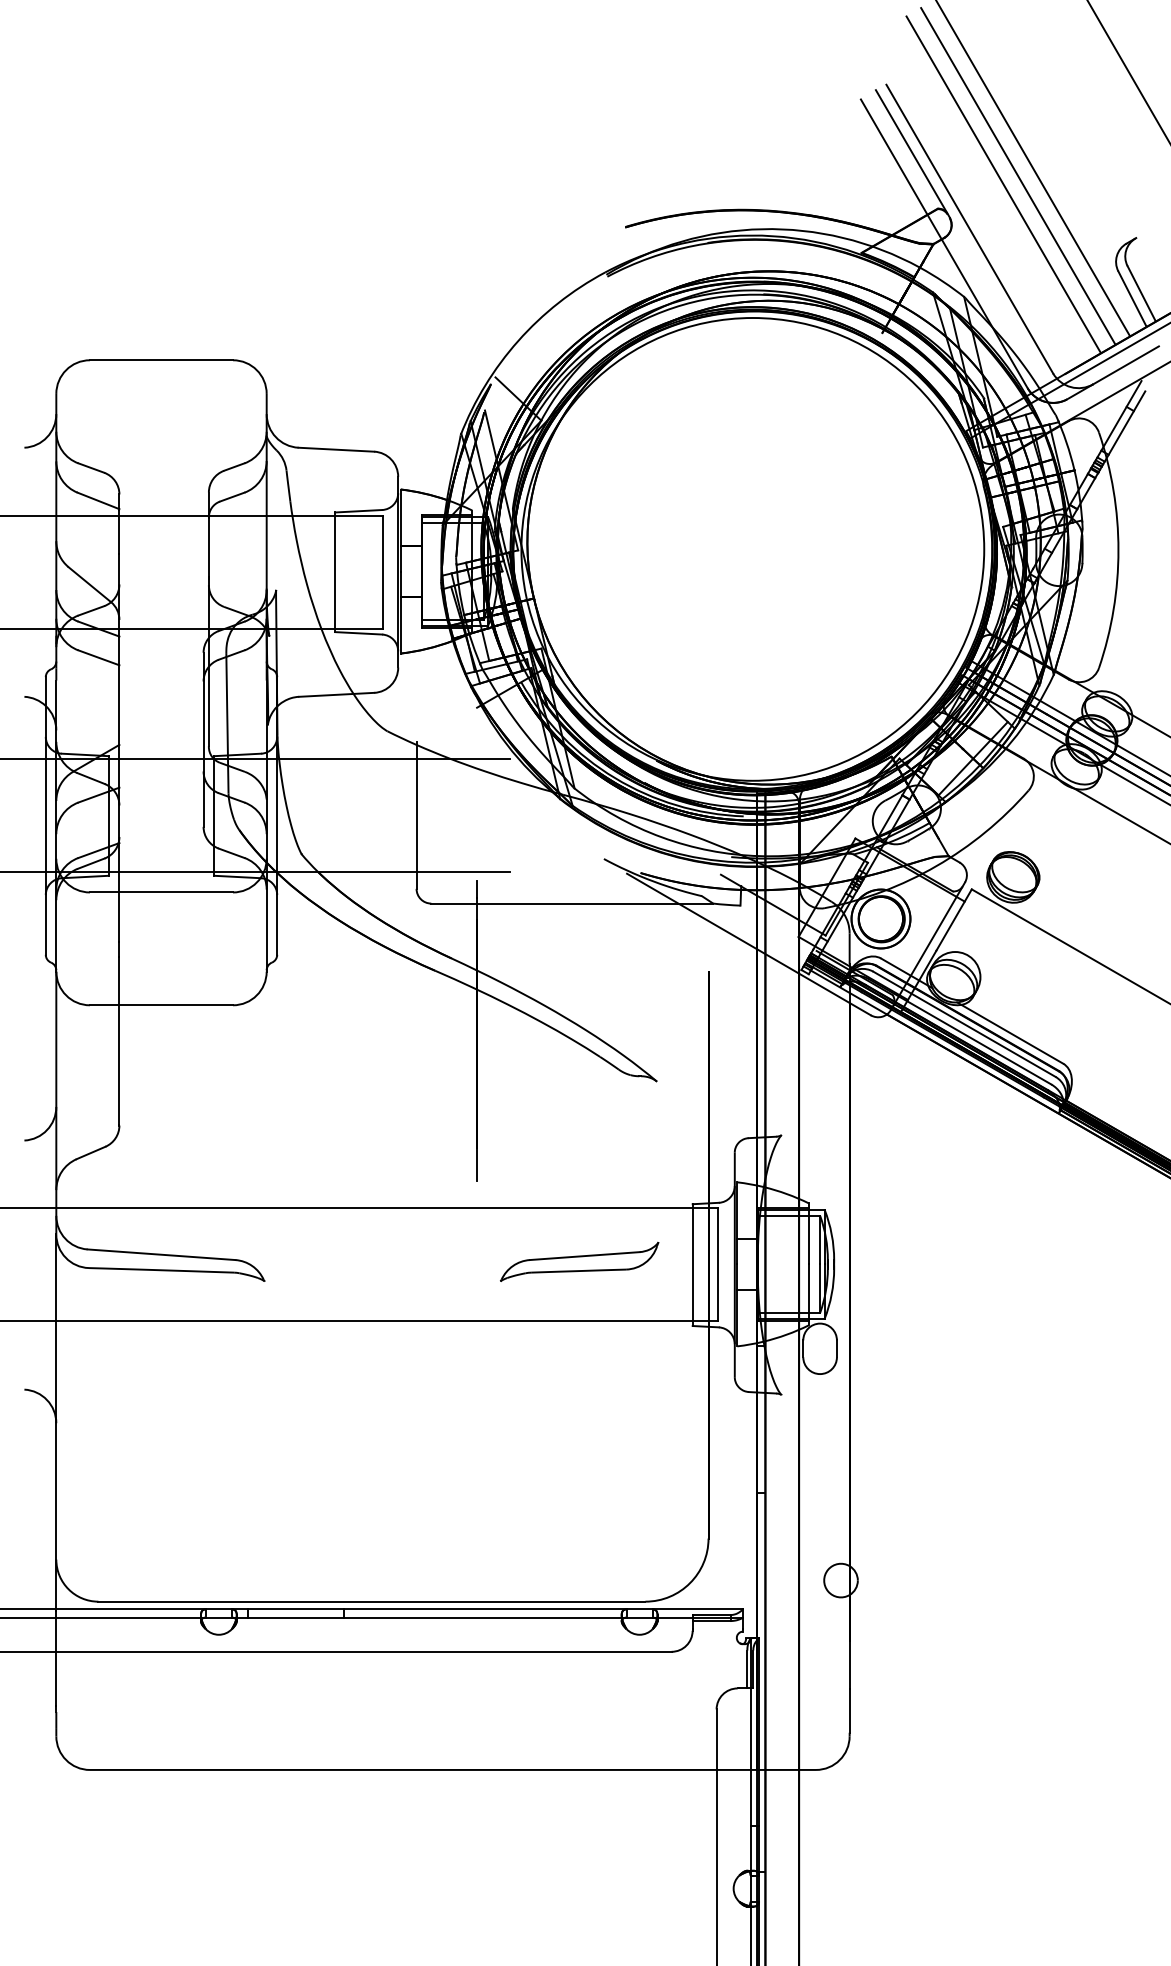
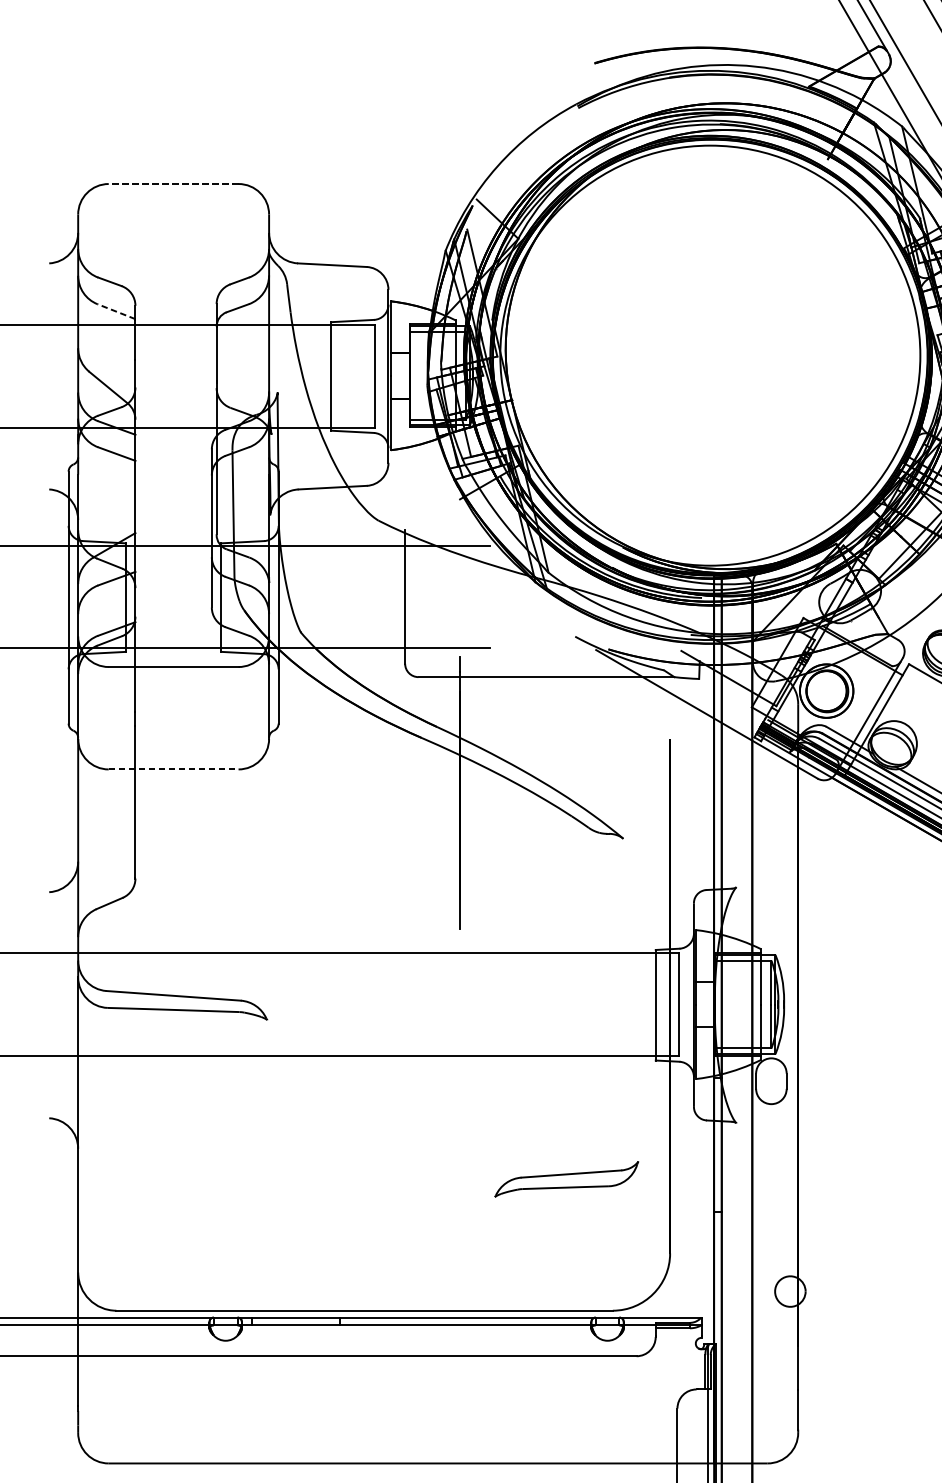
line: (161, 360) -> (173, 184), solid -> dashed
line: (98, 500) -> (116, 311), solid -> dashed
line: (161, 1005) -> (173, 769), solid -> dashed
part: (579, 1261) -> (566, 1178), moved

